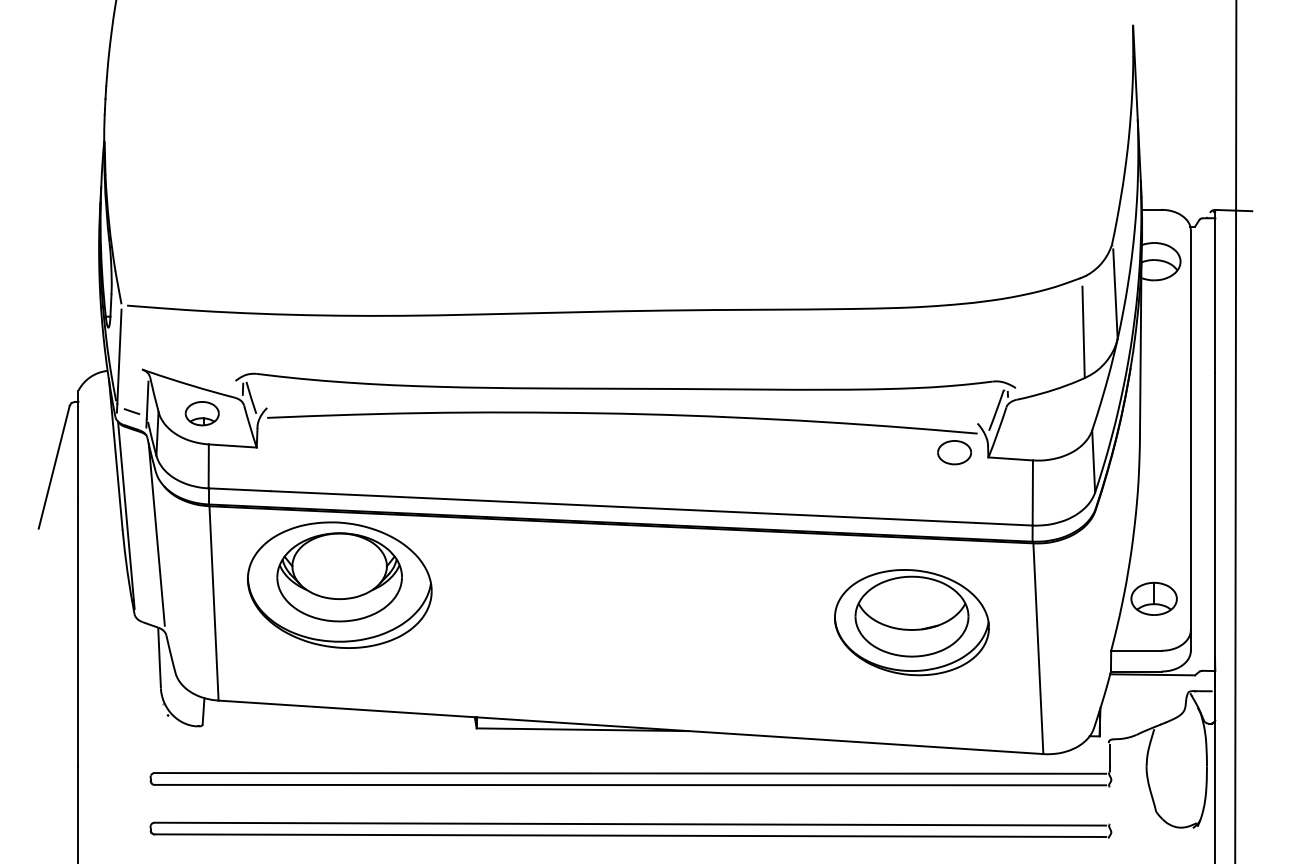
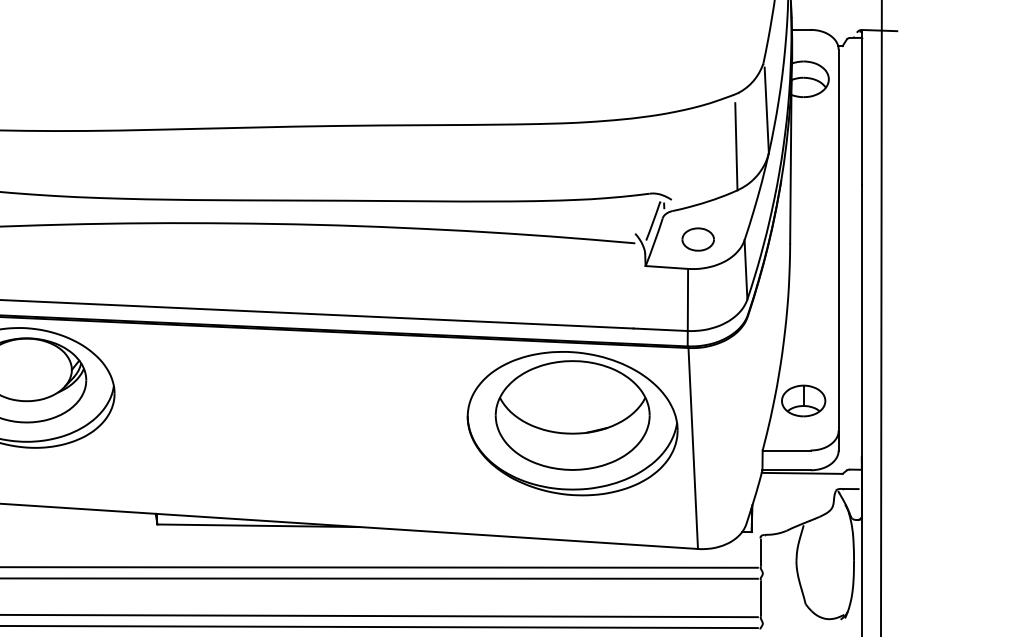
part: (954, 452) -> (698, 239), moved
part: (911, 622) -> (572, 423), size x1.43
line: (1109, 805) -> (761, 598), added

